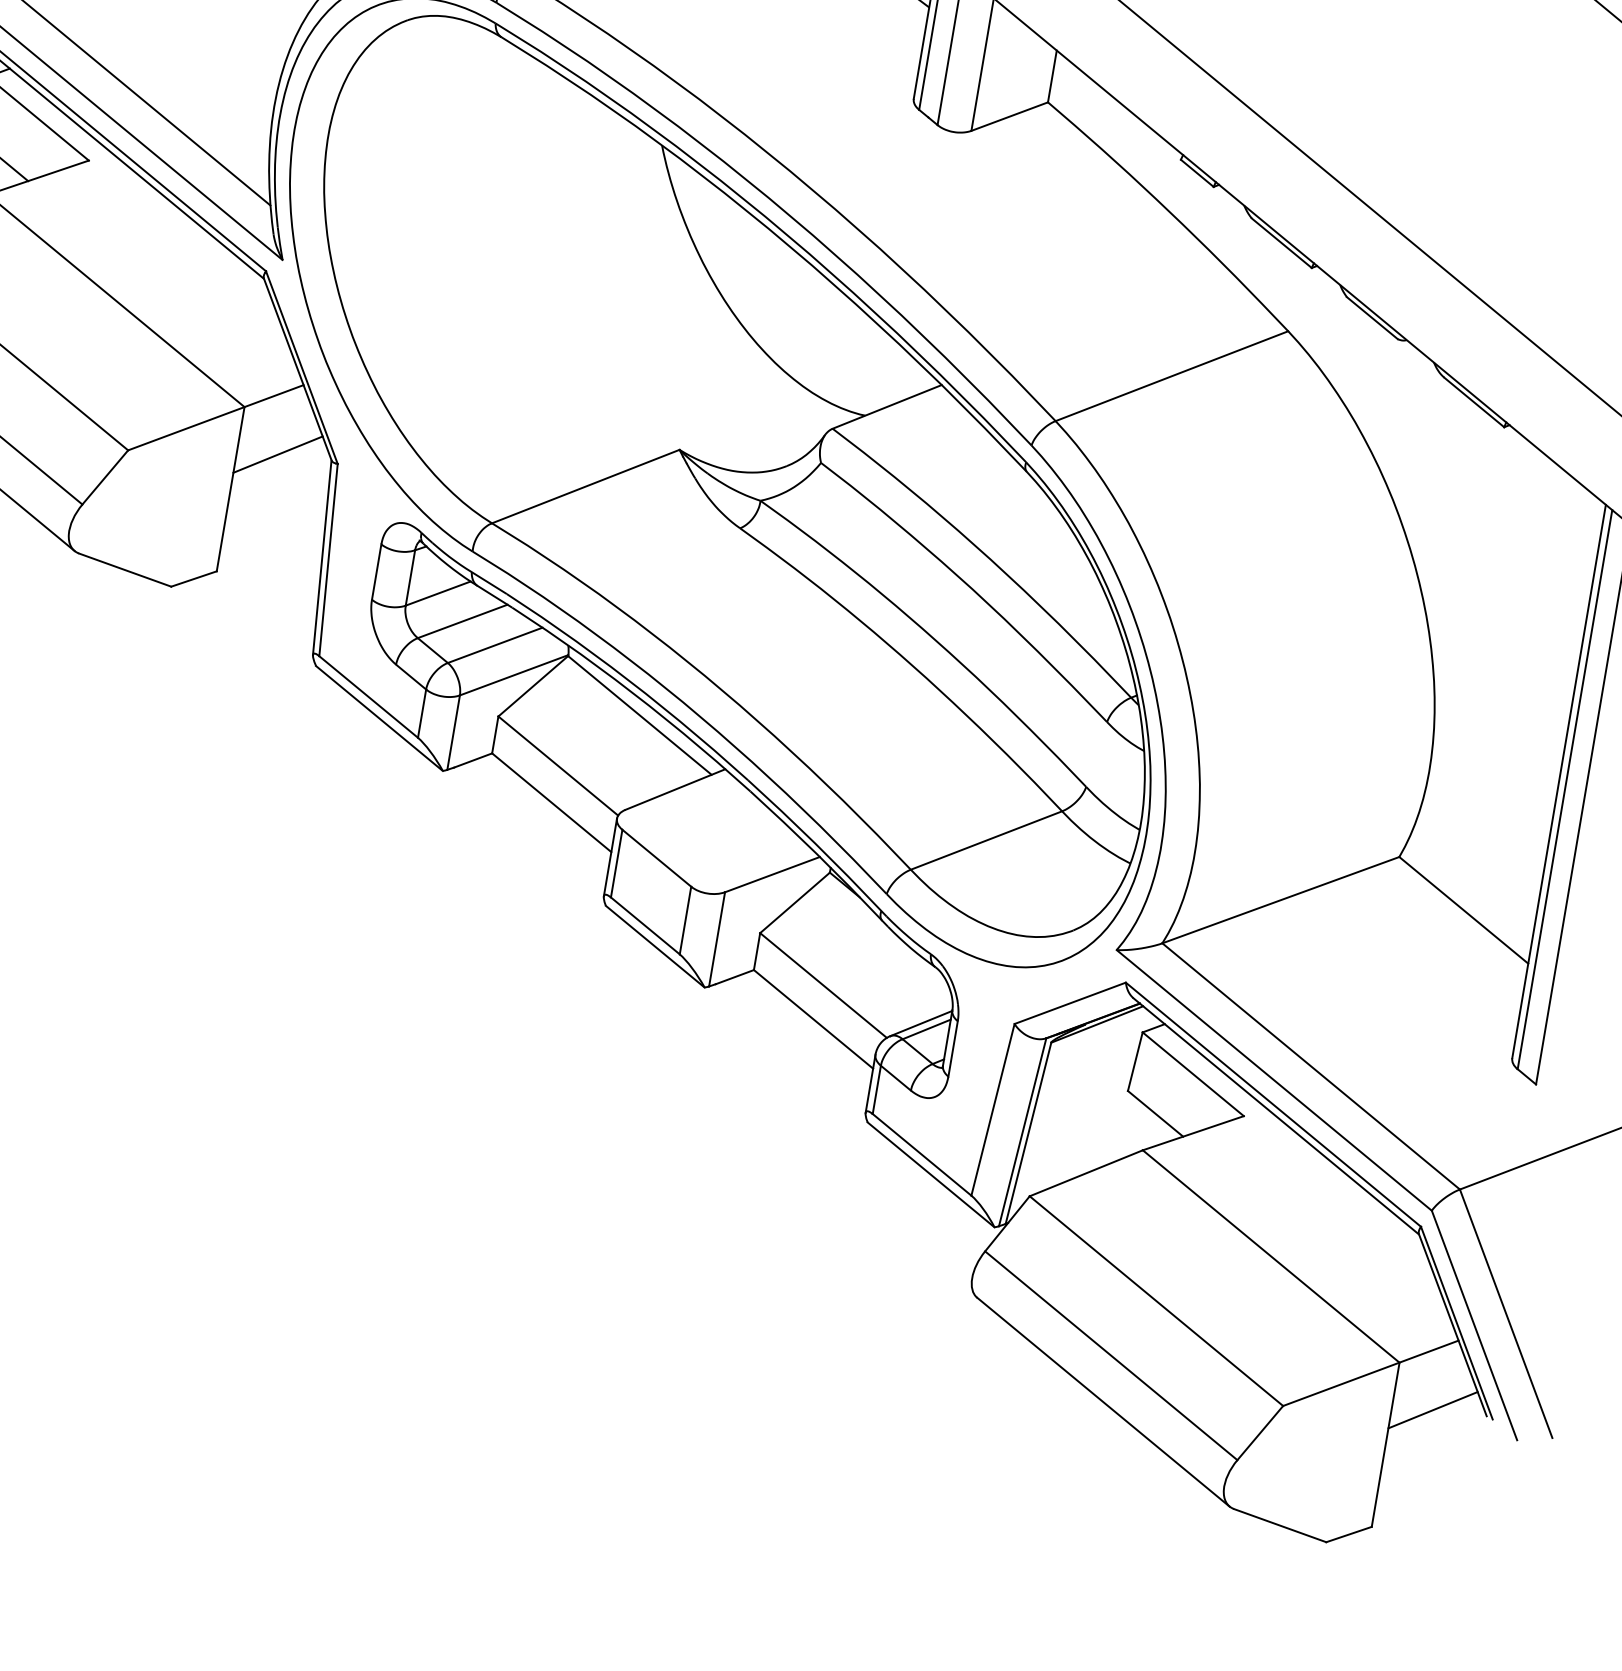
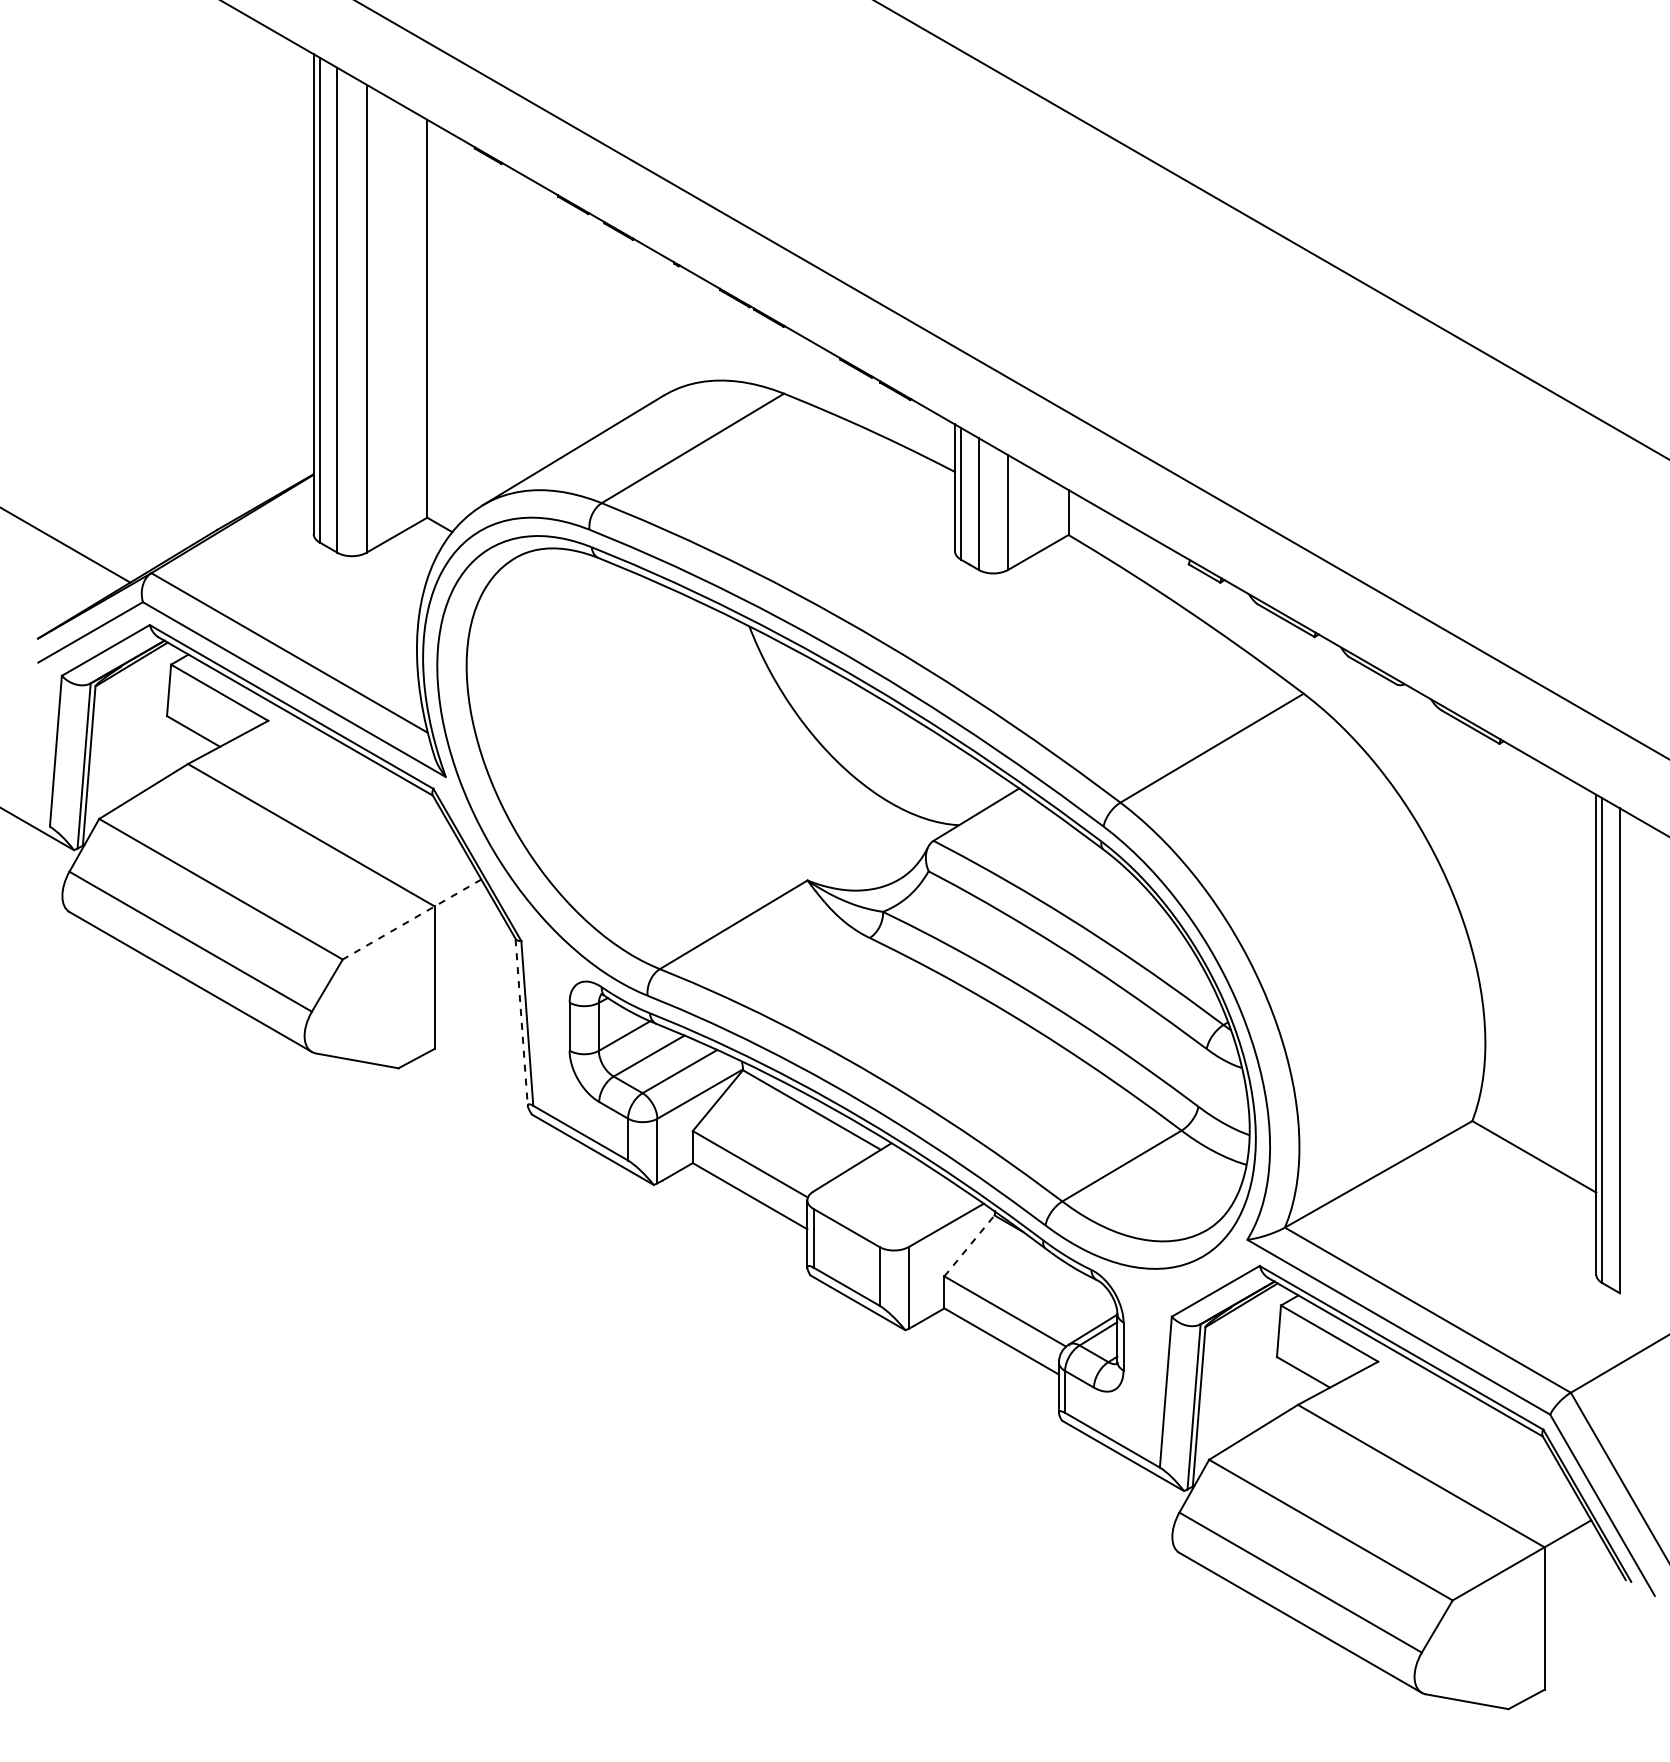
line: (215, 417) -> (411, 919), solid -> dashed
line: (277, 454) -> (469, 941), removed
line: (322, 557) -> (521, 1022), solid -> dashed
line: (795, 902) -> (969, 1245), solid -> dashed
line: (1432, 1410) -> (1579, 1582), removed

